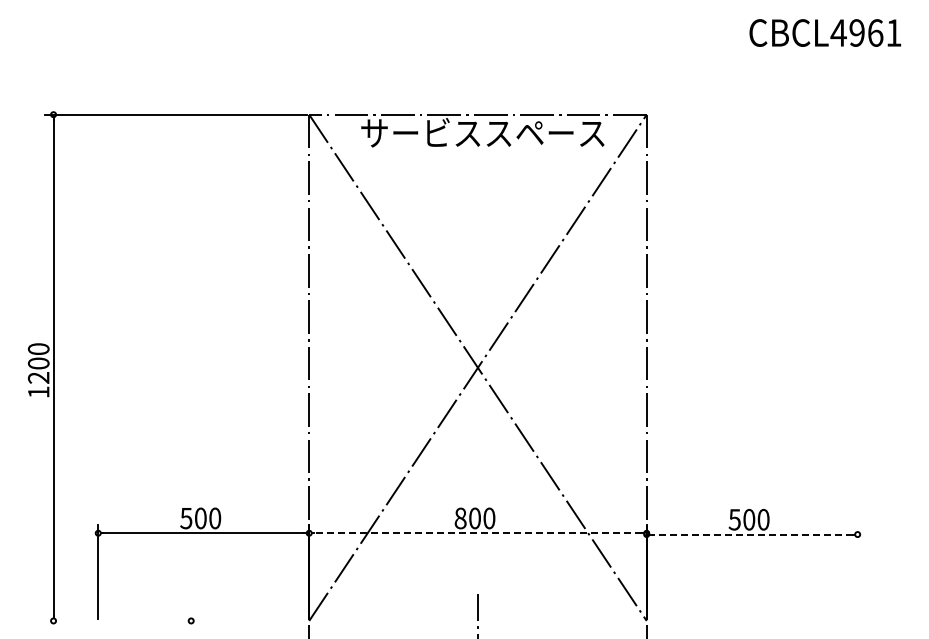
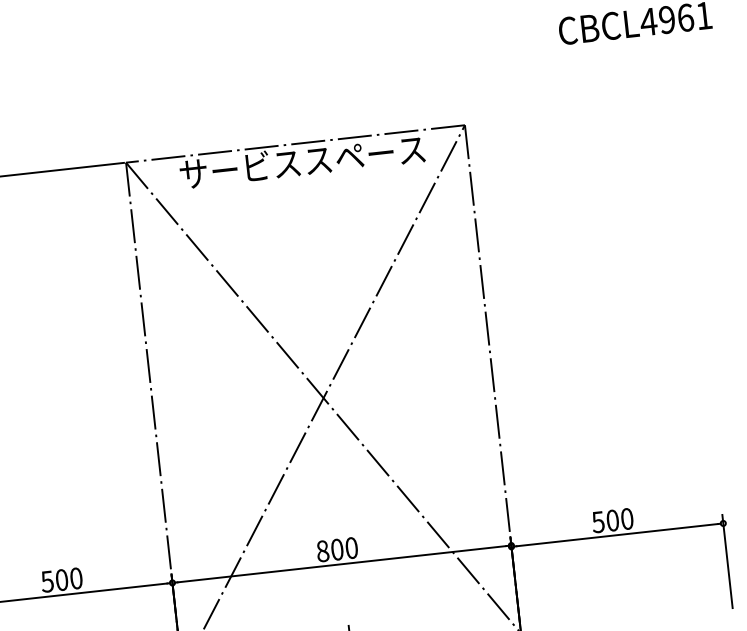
line: (477, 533) -> (341, 564), dashed -> solid
line: (751, 534) -> (616, 535), dashed -> solid
line: (857, 572) -> (727, 561), added

